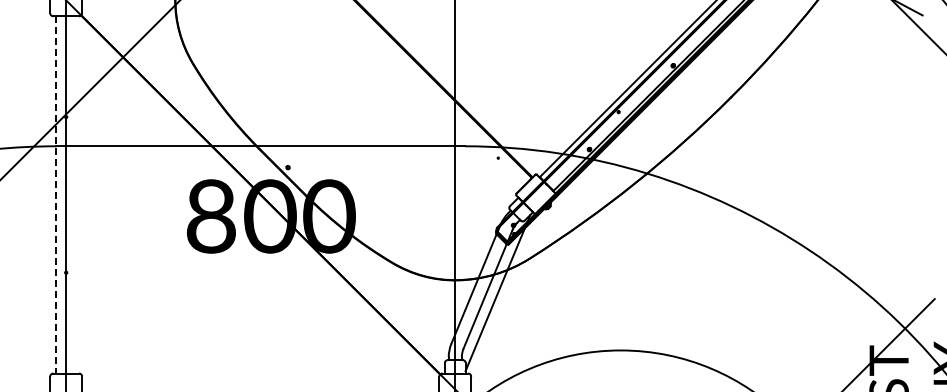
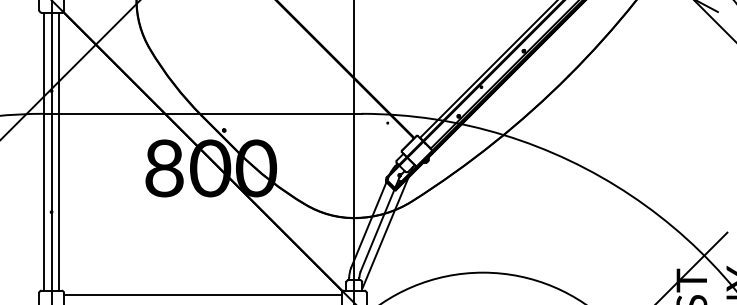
line: (56, 194) -> (44, 151), dashed -> solid
line: (75, 194) -> (58, 151), added
line: (260, 379) -> (202, 295), added

